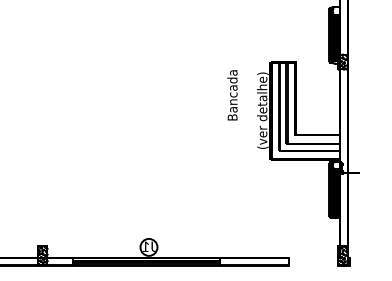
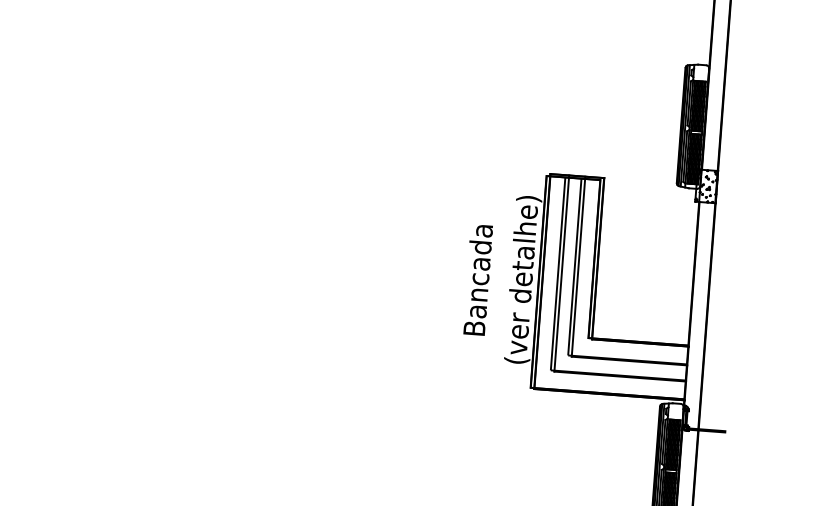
text: (232, 95) -> (477, 280), moved

